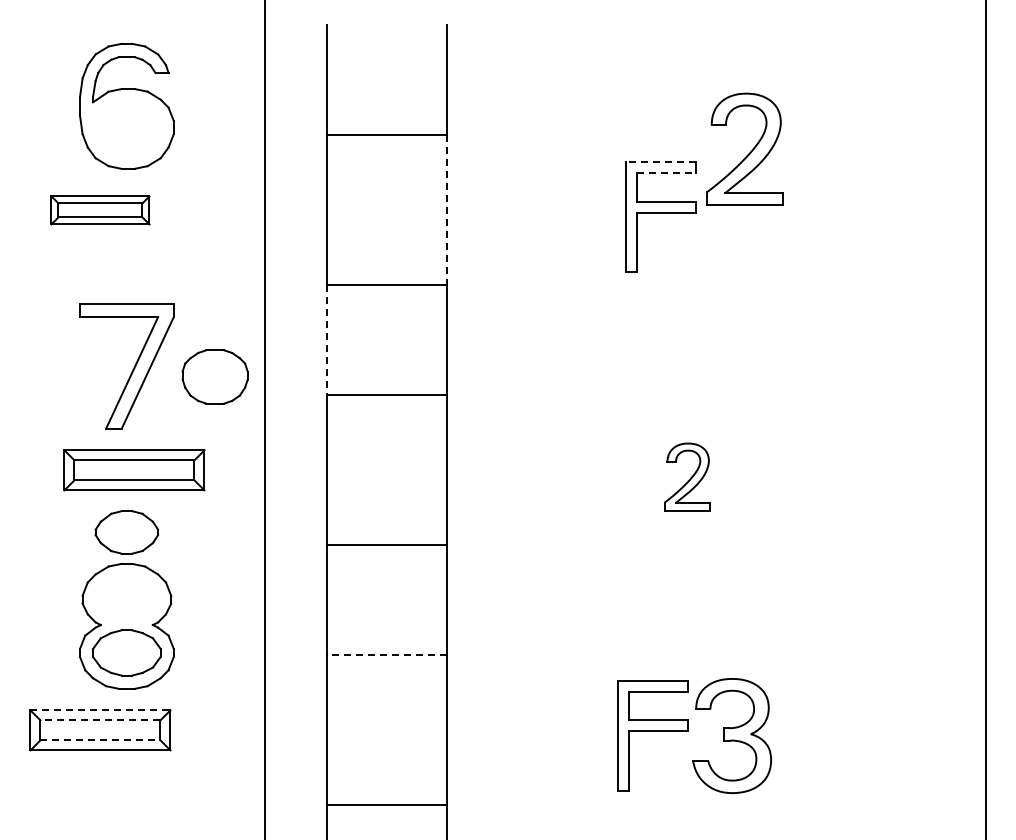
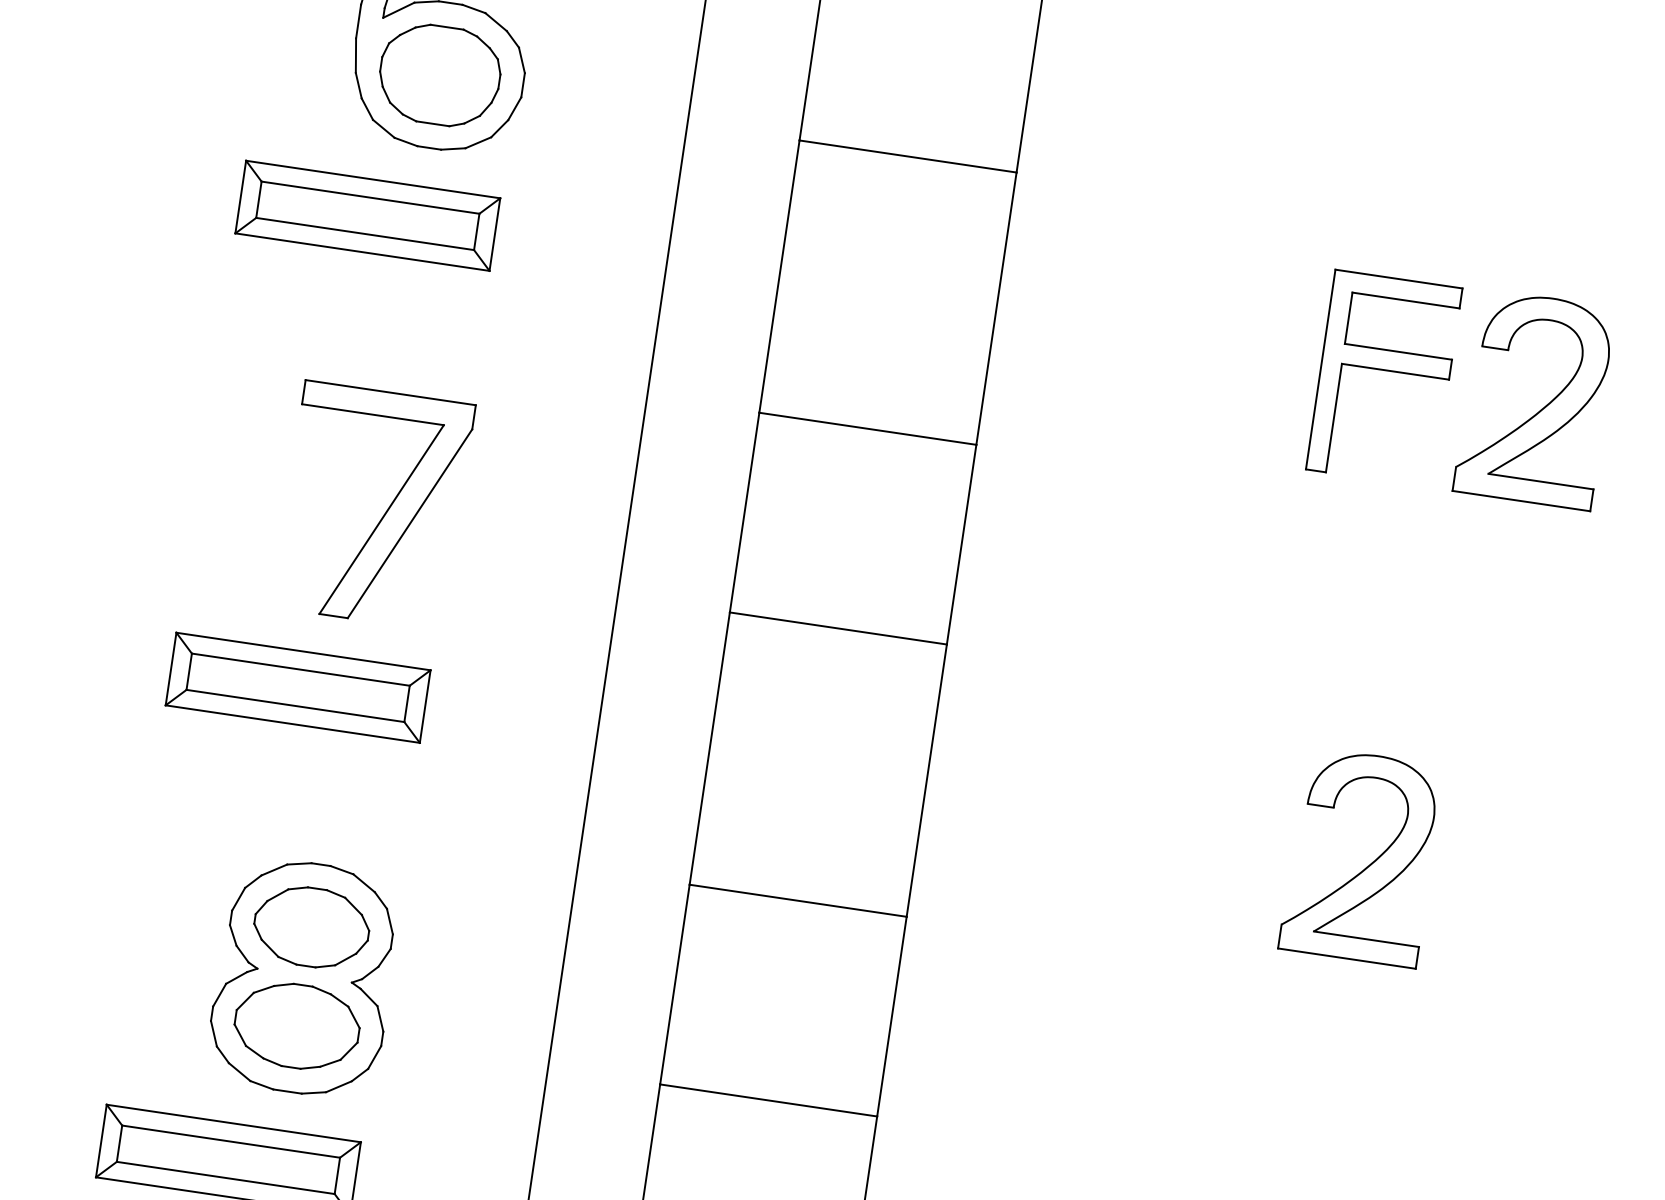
part: (749, 152) -> (1543, 406), moved
line: (660, 162) -> (1397, 279), dashed -> solid
line: (666, 173) -> (1405, 300), dashed -> solid
part: (100, 210) -> (367, 216), size x1.43
line: (446, 210) -> (995, 308), dashed -> solid
line: (327, 340) -> (745, 512), dashed -> solid
part: (214, 376) -> (438, 74), moved
part: (134, 470) -> (298, 688), moved
part: (687, 476) -> (1362, 856), size x1.67
part: (126, 532) -> (311, 927), moved
line: (387, 655) -> (769, 1100), dashed -> solid
line: (100, 710) -> (233, 1123), dashed -> solid
line: (99, 720) -> (229, 1141), dashed -> solid
line: (100, 740) -> (225, 1178), dashed -> solid

